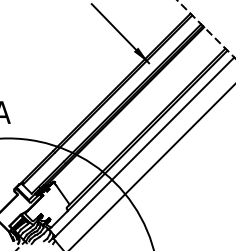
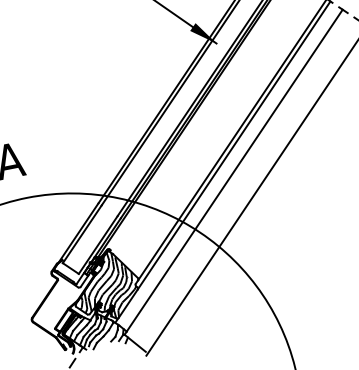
hatch: (46, 205) -> (104, 287), added

